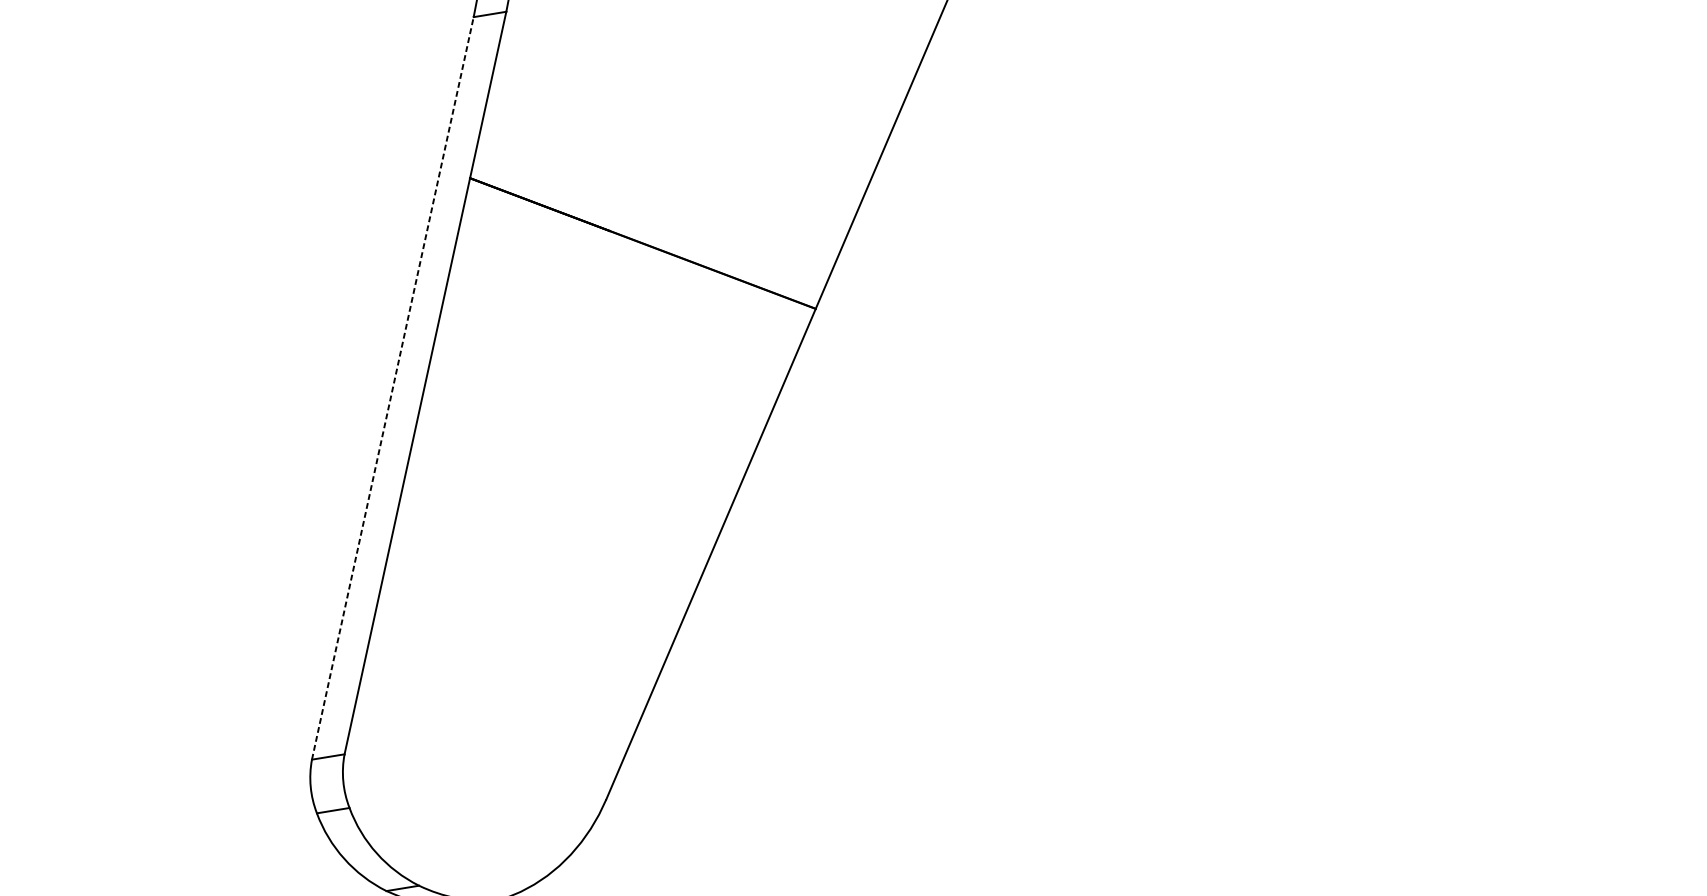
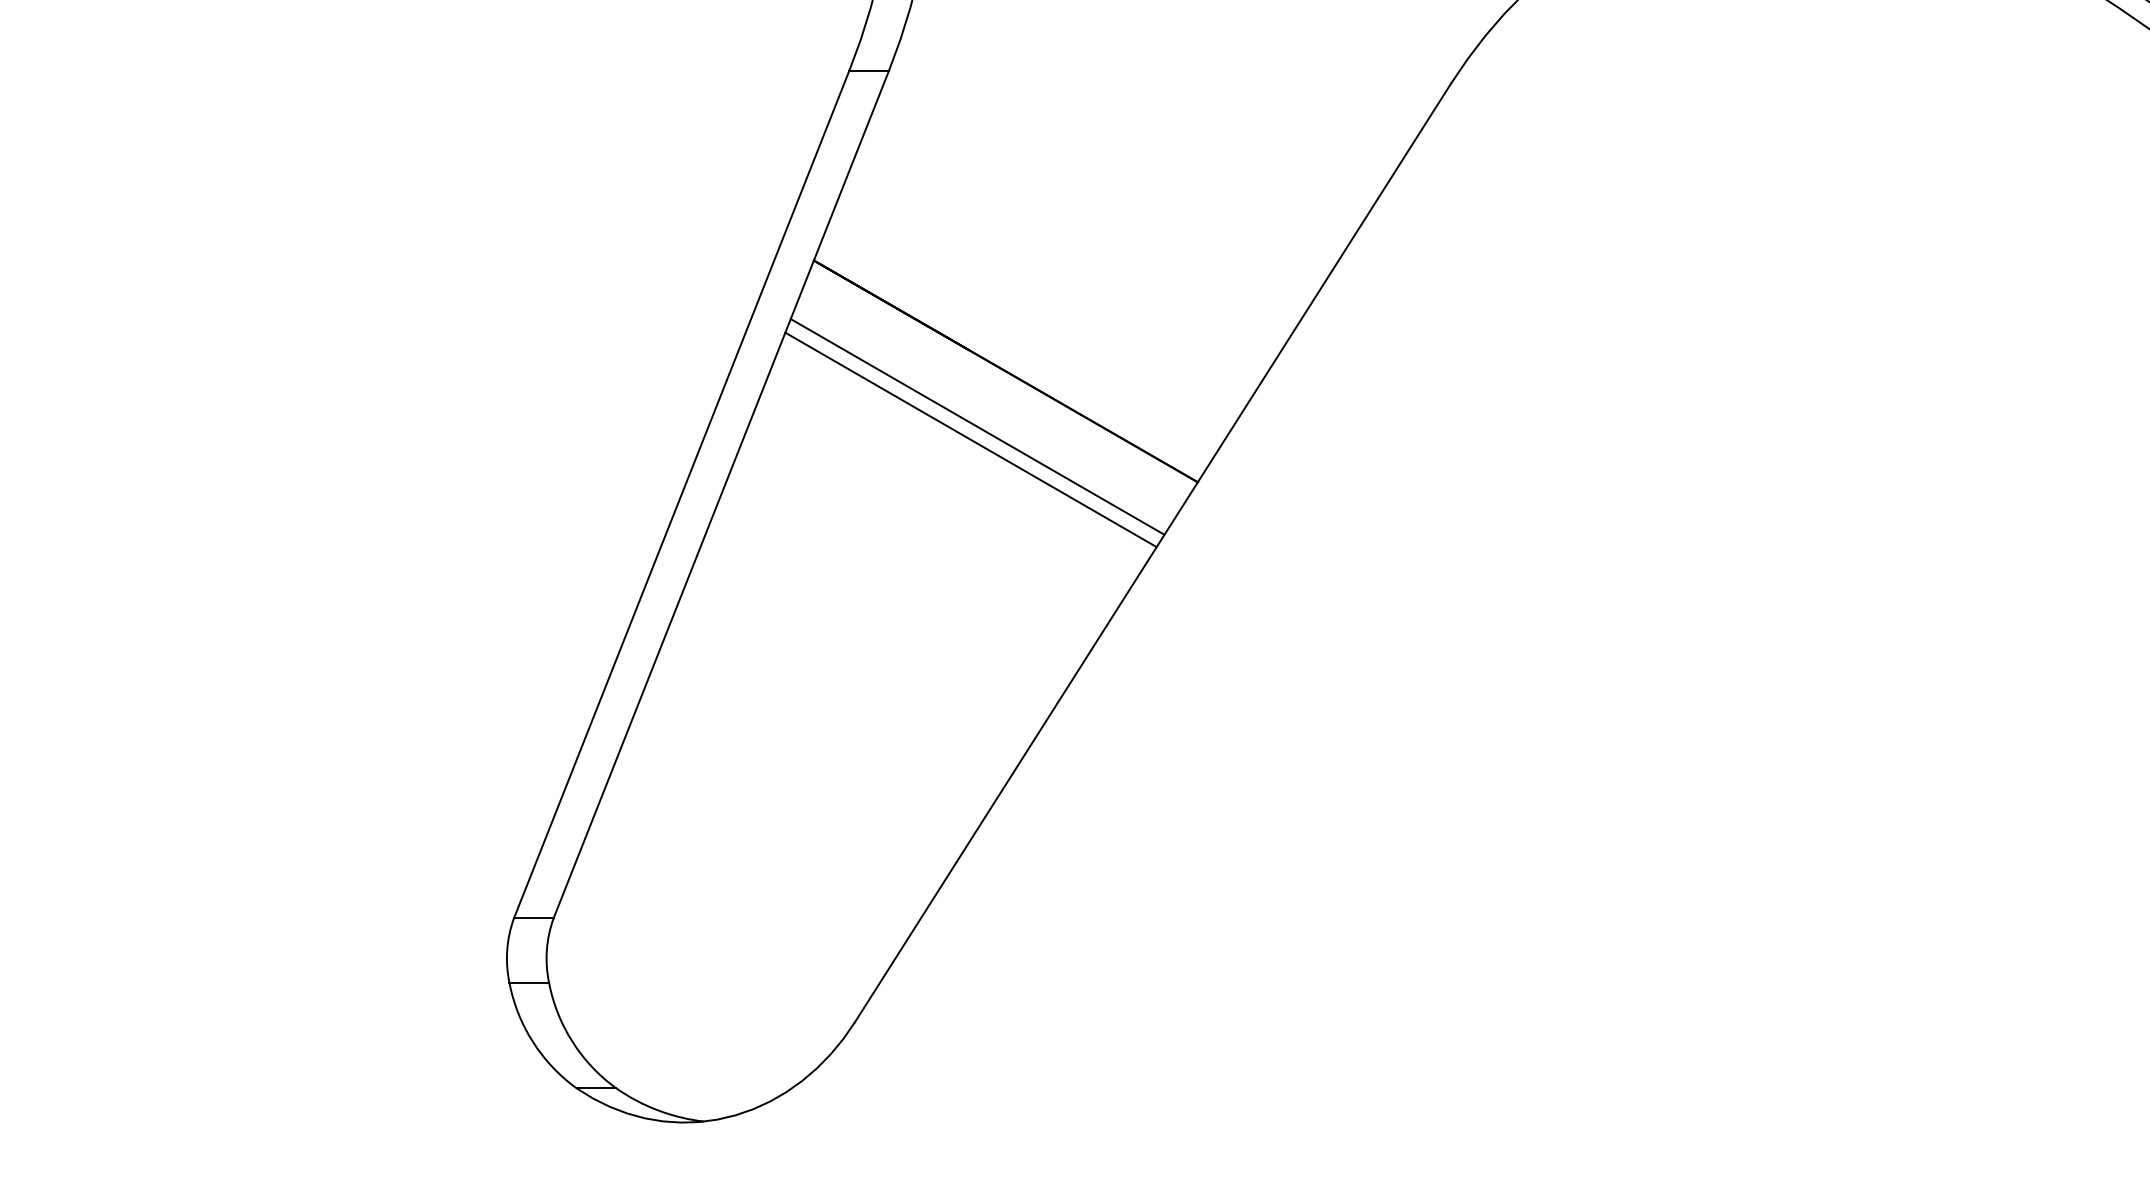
line: (626, 292) -> (977, 426), added
line: (622, 304) -> (970, 439), added
line: (392, 388) -> (681, 494), dashed -> solid

